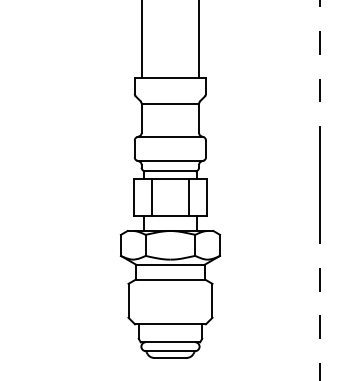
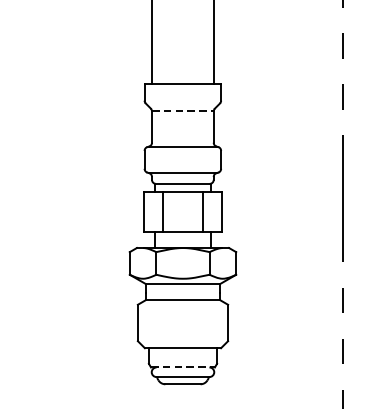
line: (170, 103) -> (183, 111), solid -> dashed
line: (170, 342) -> (183, 367), solid -> dashed

